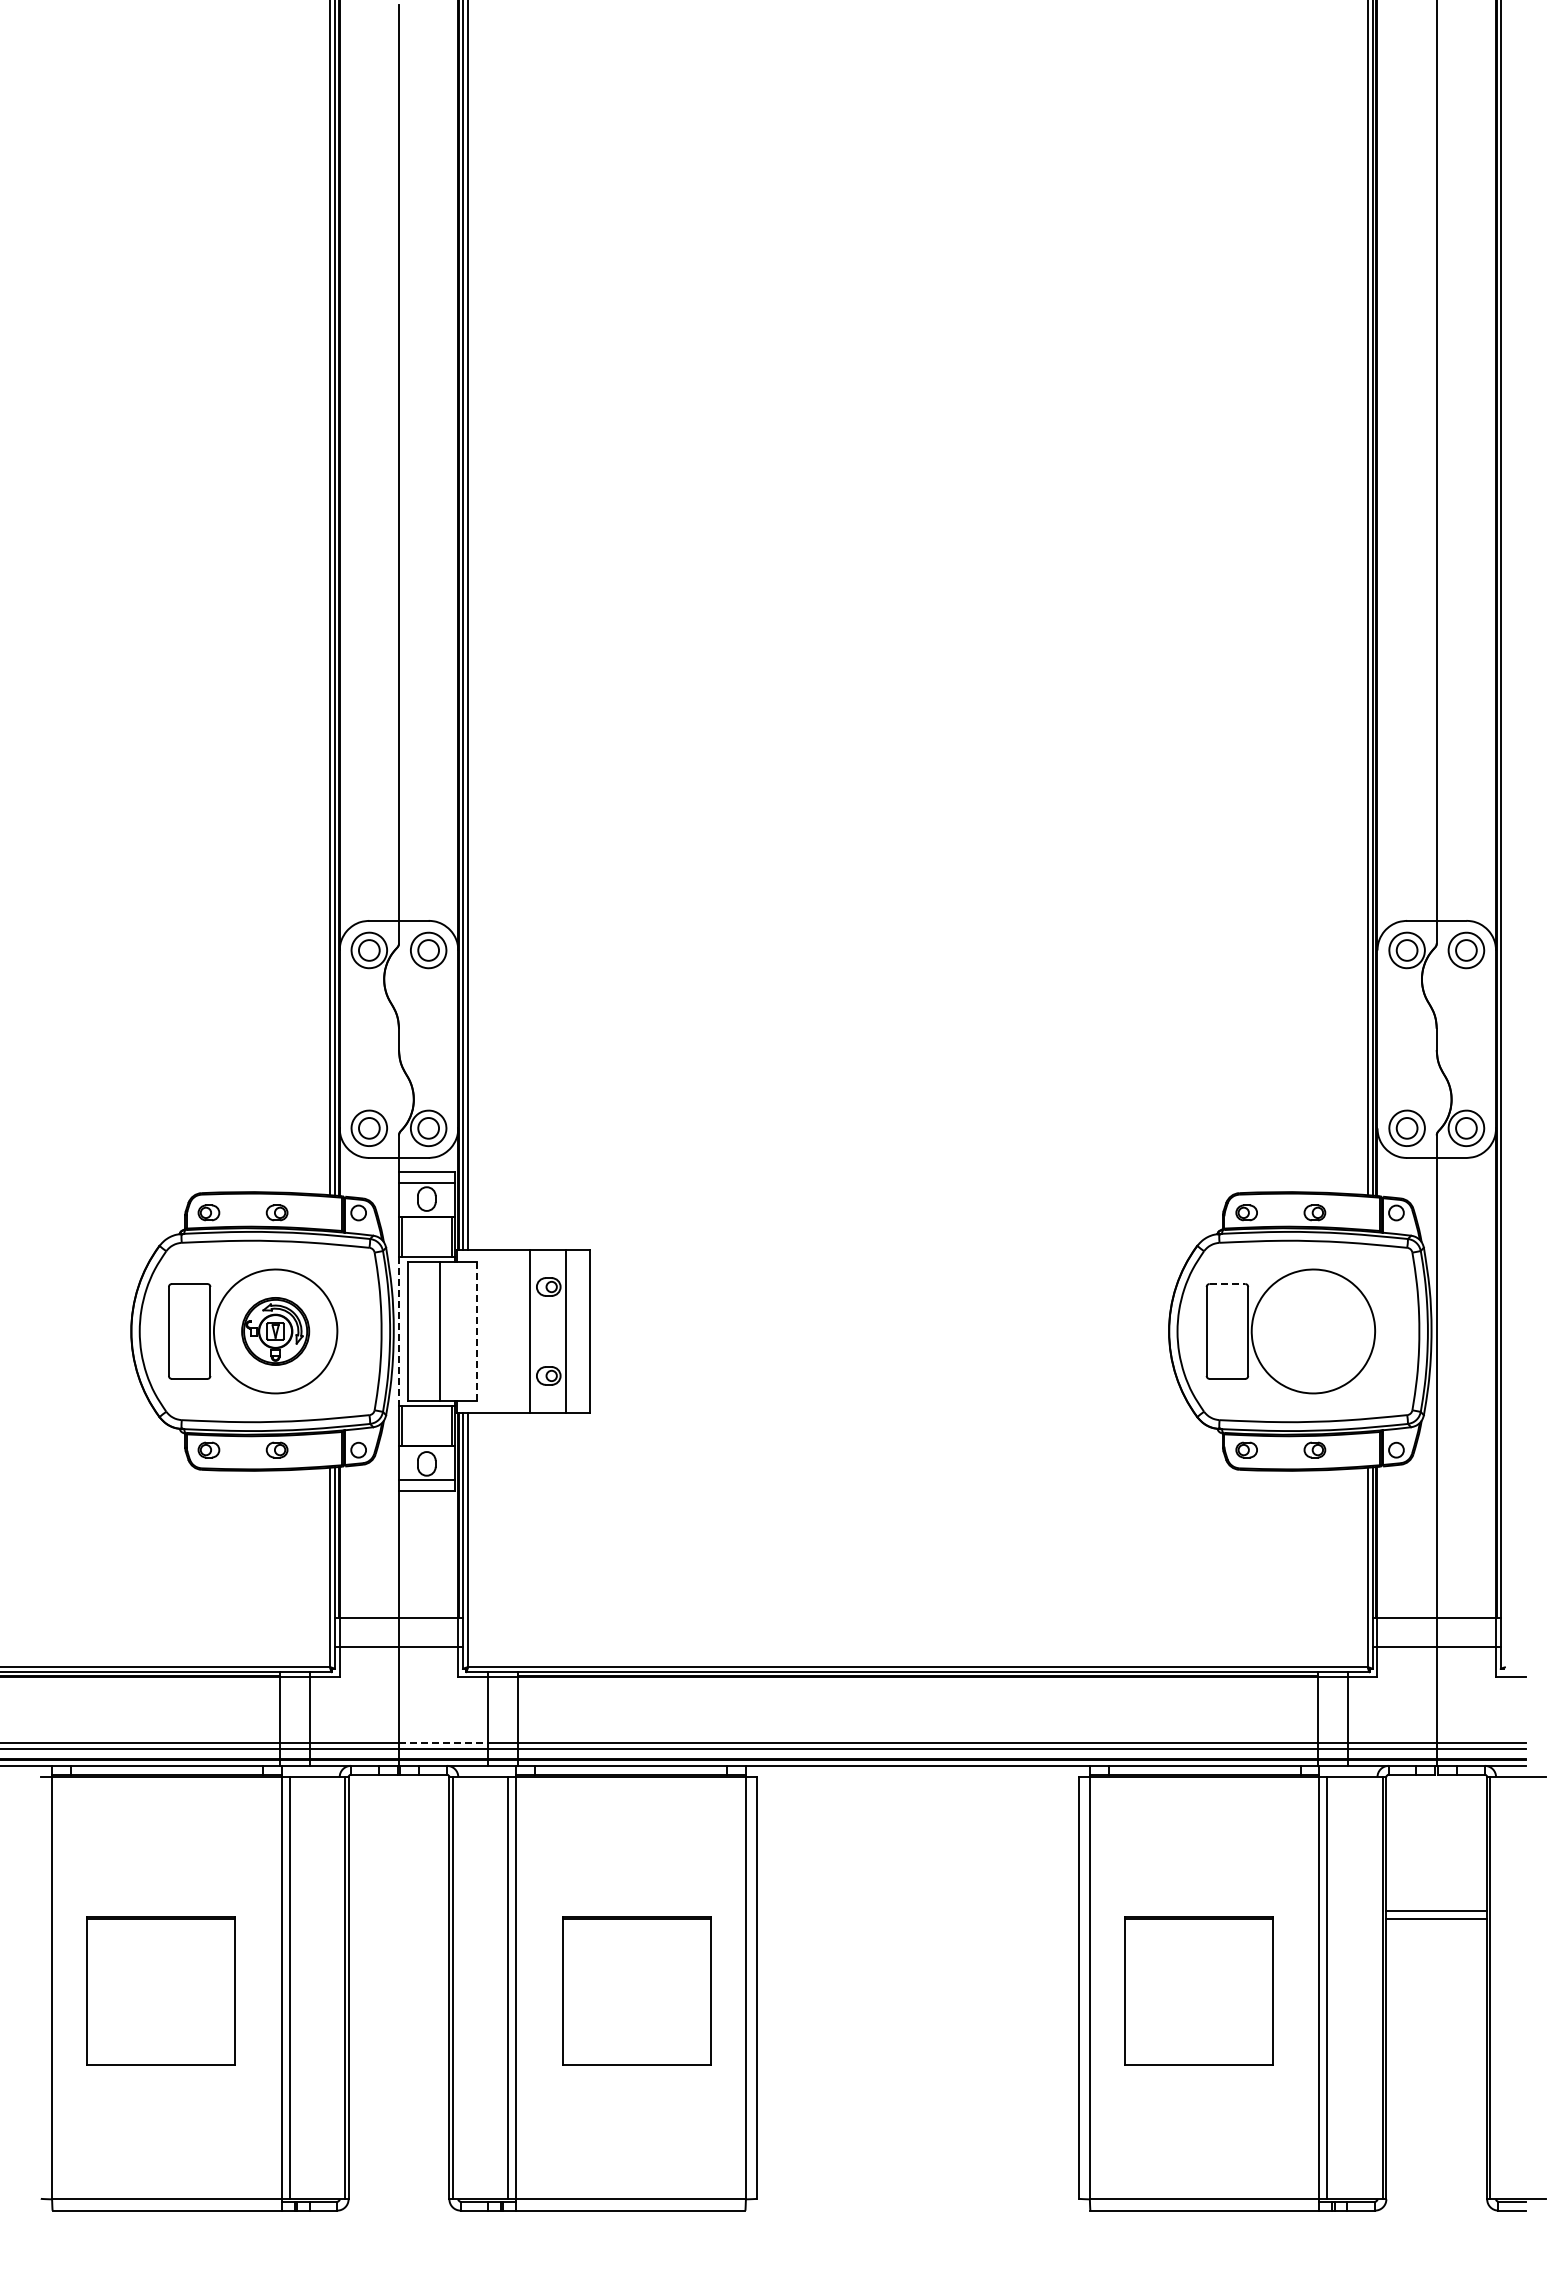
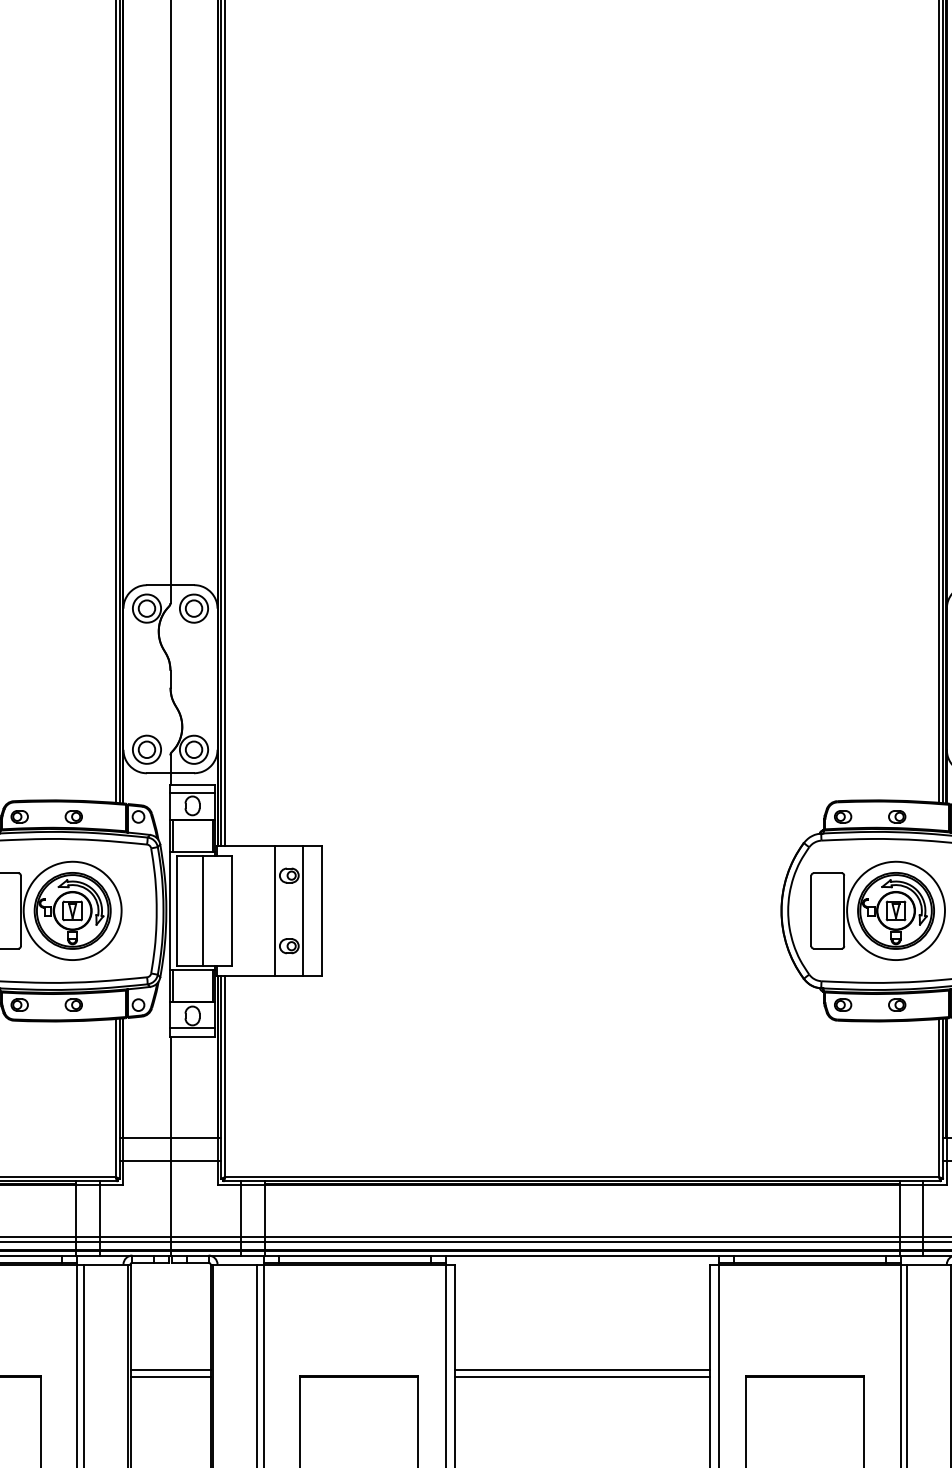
line: (1227, 1284) -> (827, 873), dashed -> solid
part: (275, 1331) -> (72, 910), size x1.43
line: (398, 1331) -> (170, 910), dashed -> solid
line: (476, 1331) -> (232, 910), dashed -> solid
part: (1313, 1331) -> (896, 910), added
line: (443, 1742) -> (205, 1237), dashed -> solid
line: (398, 1910) -> (170, 1370), added
line: (917, 1910) -> (581, 1370), added
line: (398, 1918) -> (170, 1376), added
line: (917, 1918) -> (581, 1376), added

